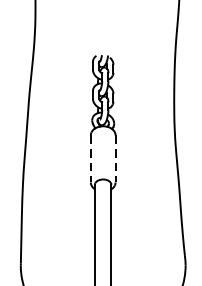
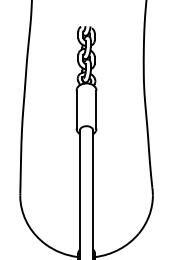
line: (90, 158) -> (76, 109), dashed -> solid
line: (115, 158) -> (96, 109), dashed -> solid

